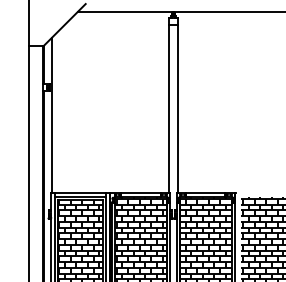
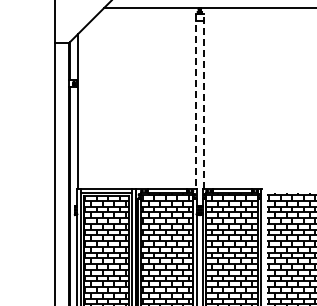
line: (169, 105) -> (195, 101), solid -> dashed
line: (177, 105) -> (203, 101), solid -> dashed

